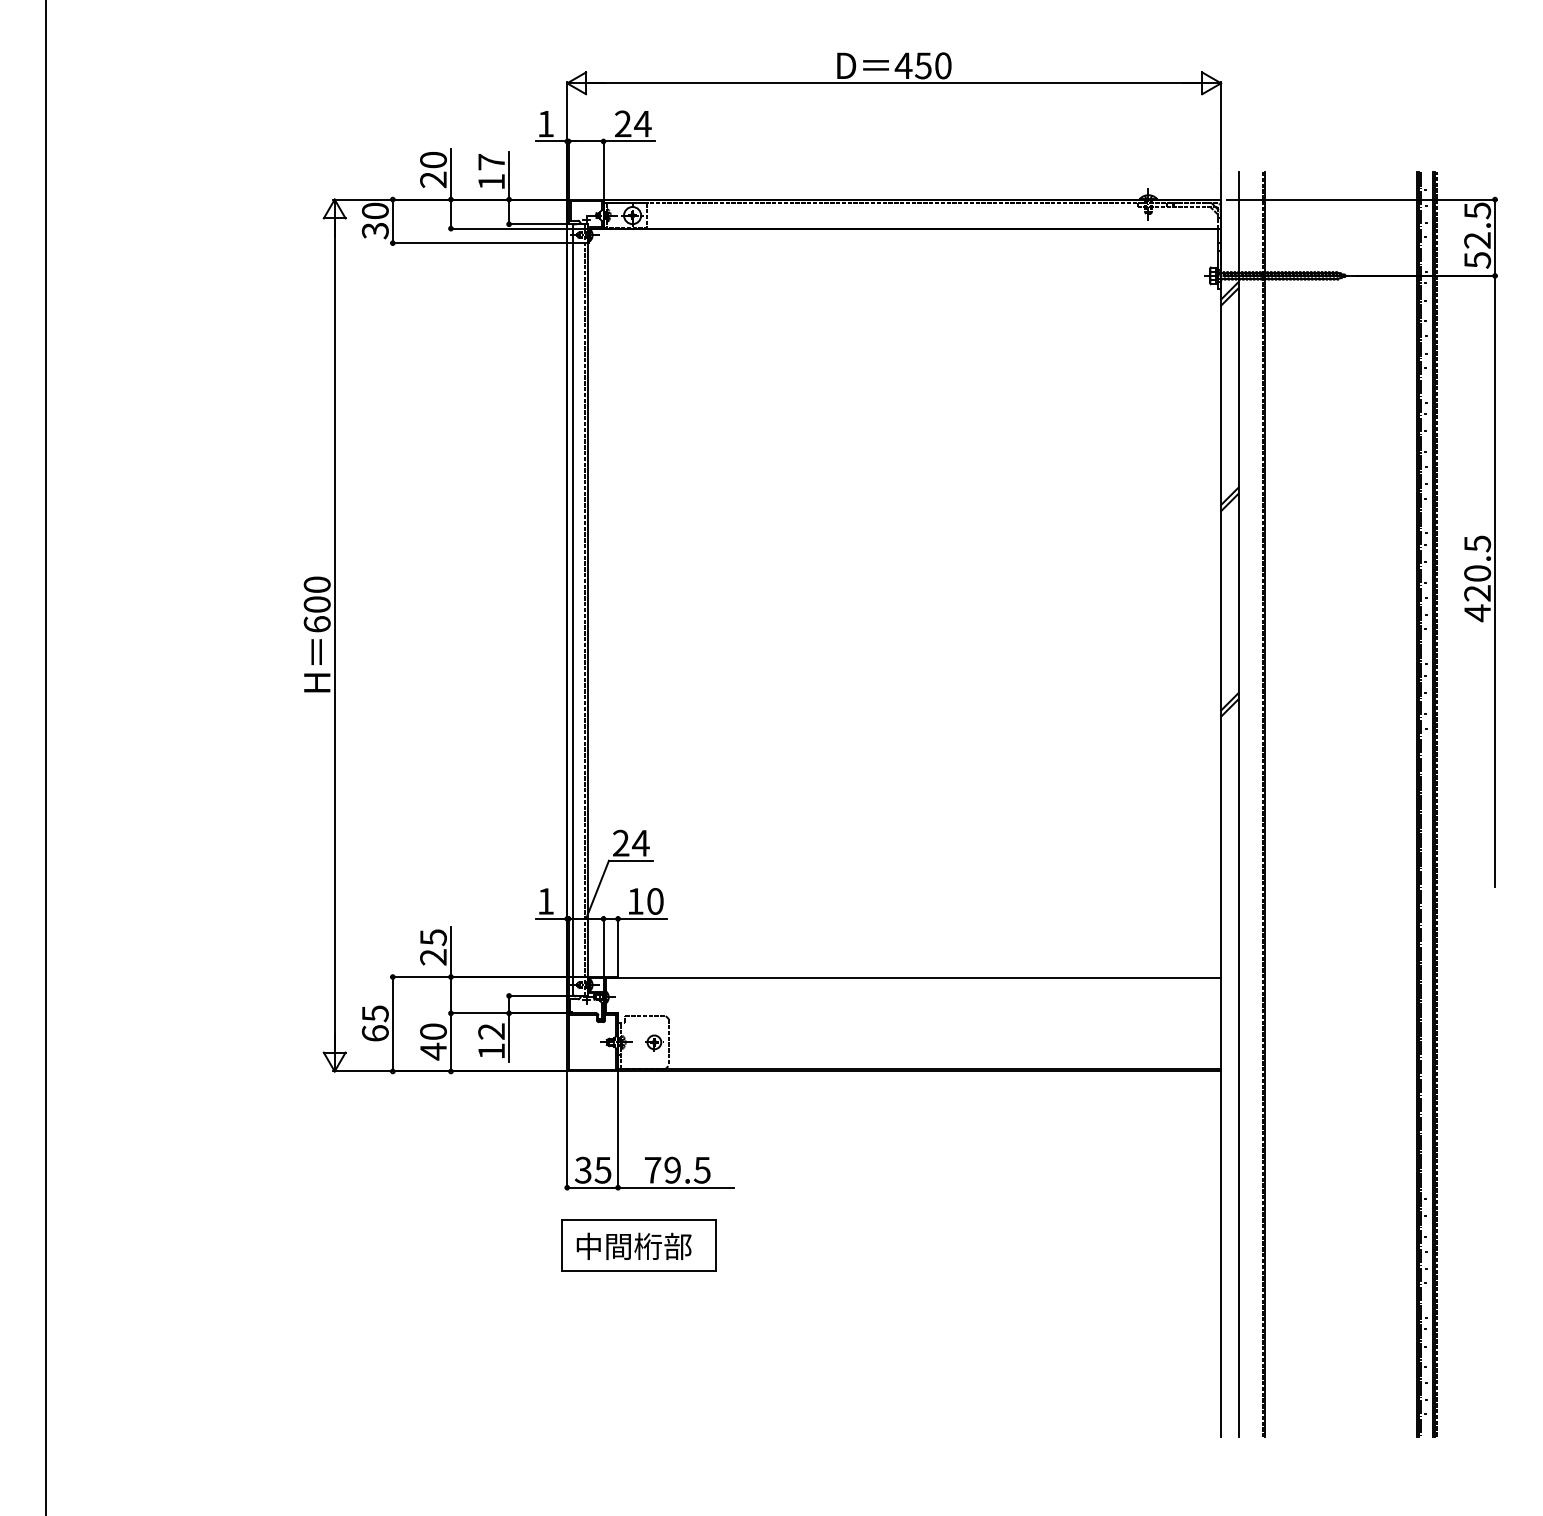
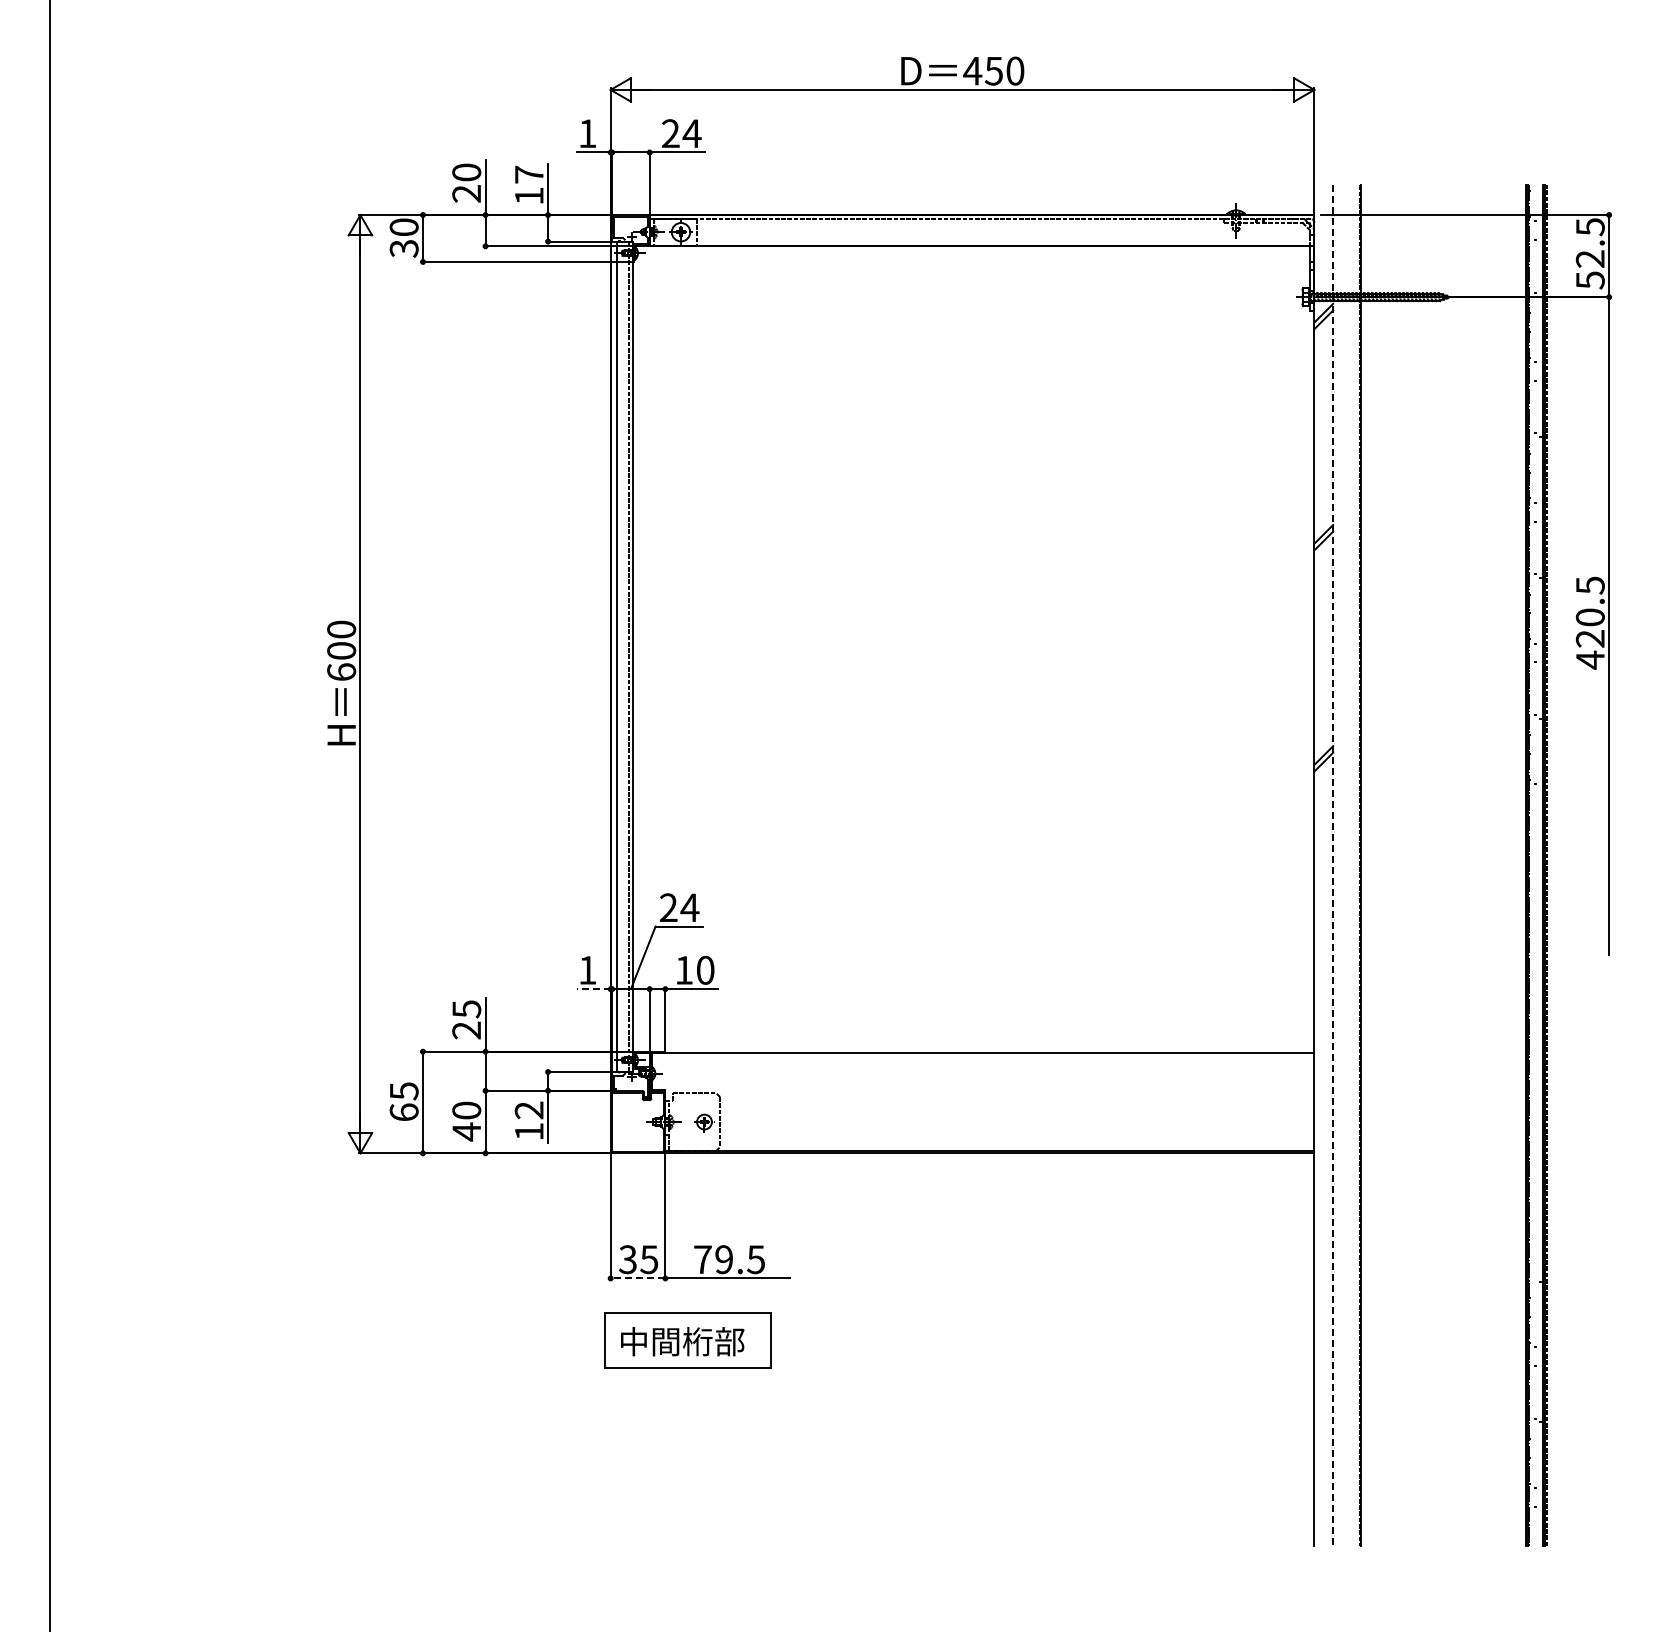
line: (1238, 803) -> (1333, 865), solid -> dashed
line: (551, 919) -> (593, 989), solid -> dashed
line: (592, 1187) -> (637, 1278), solid -> dashed

